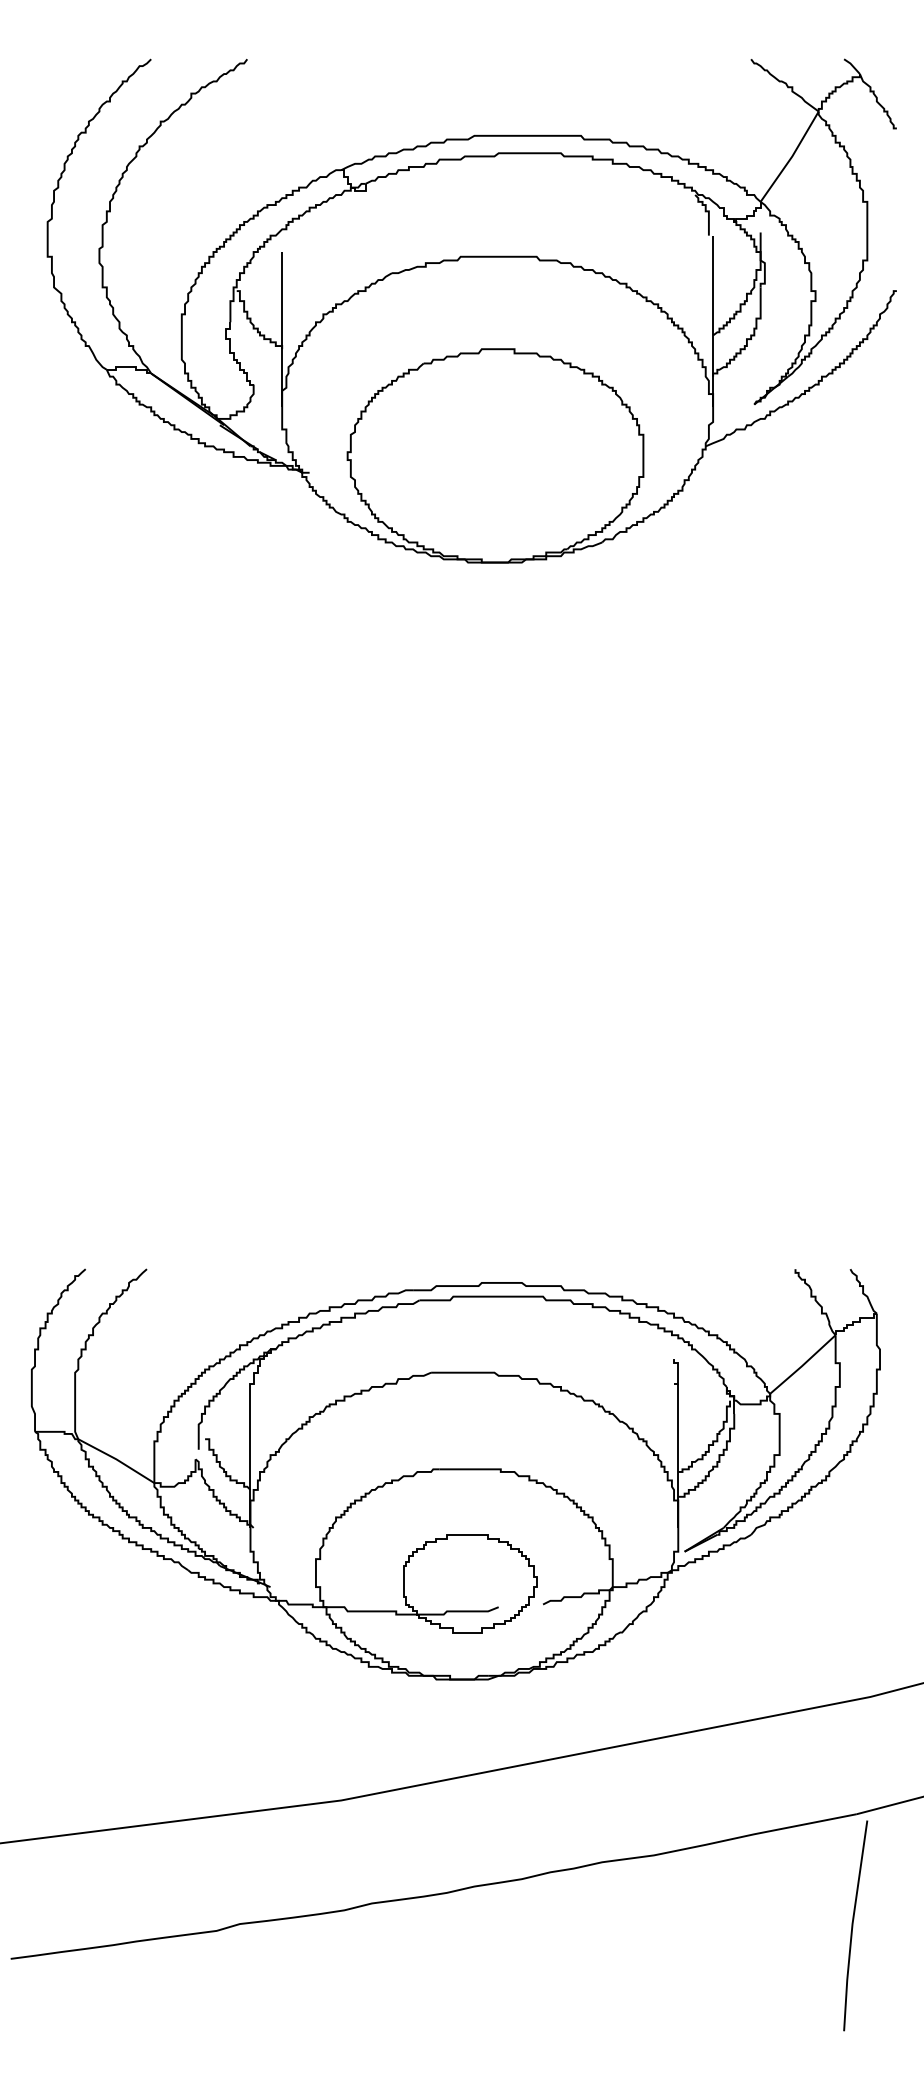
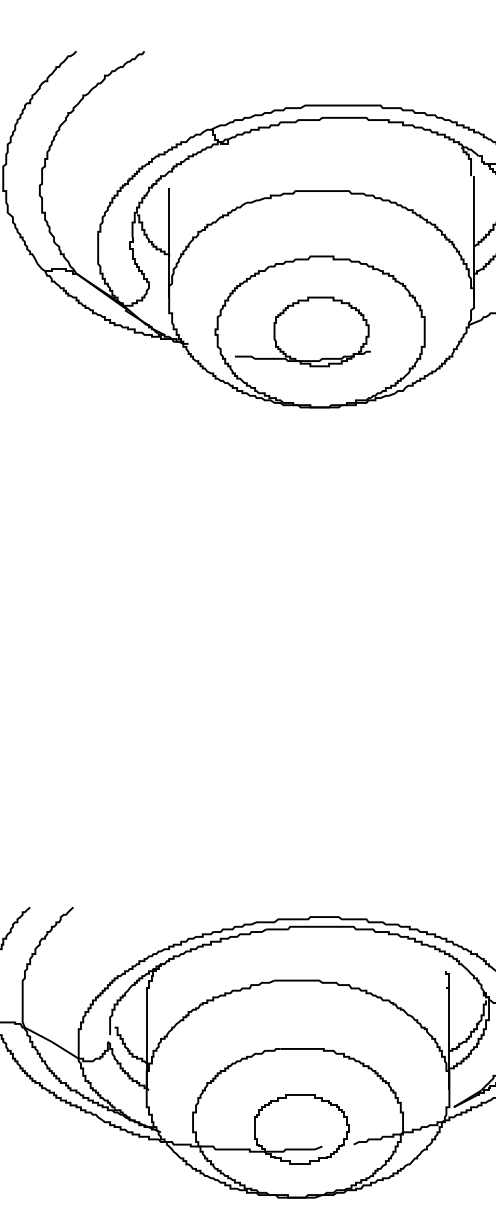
part: (471, 455) -> (303, 331), added

